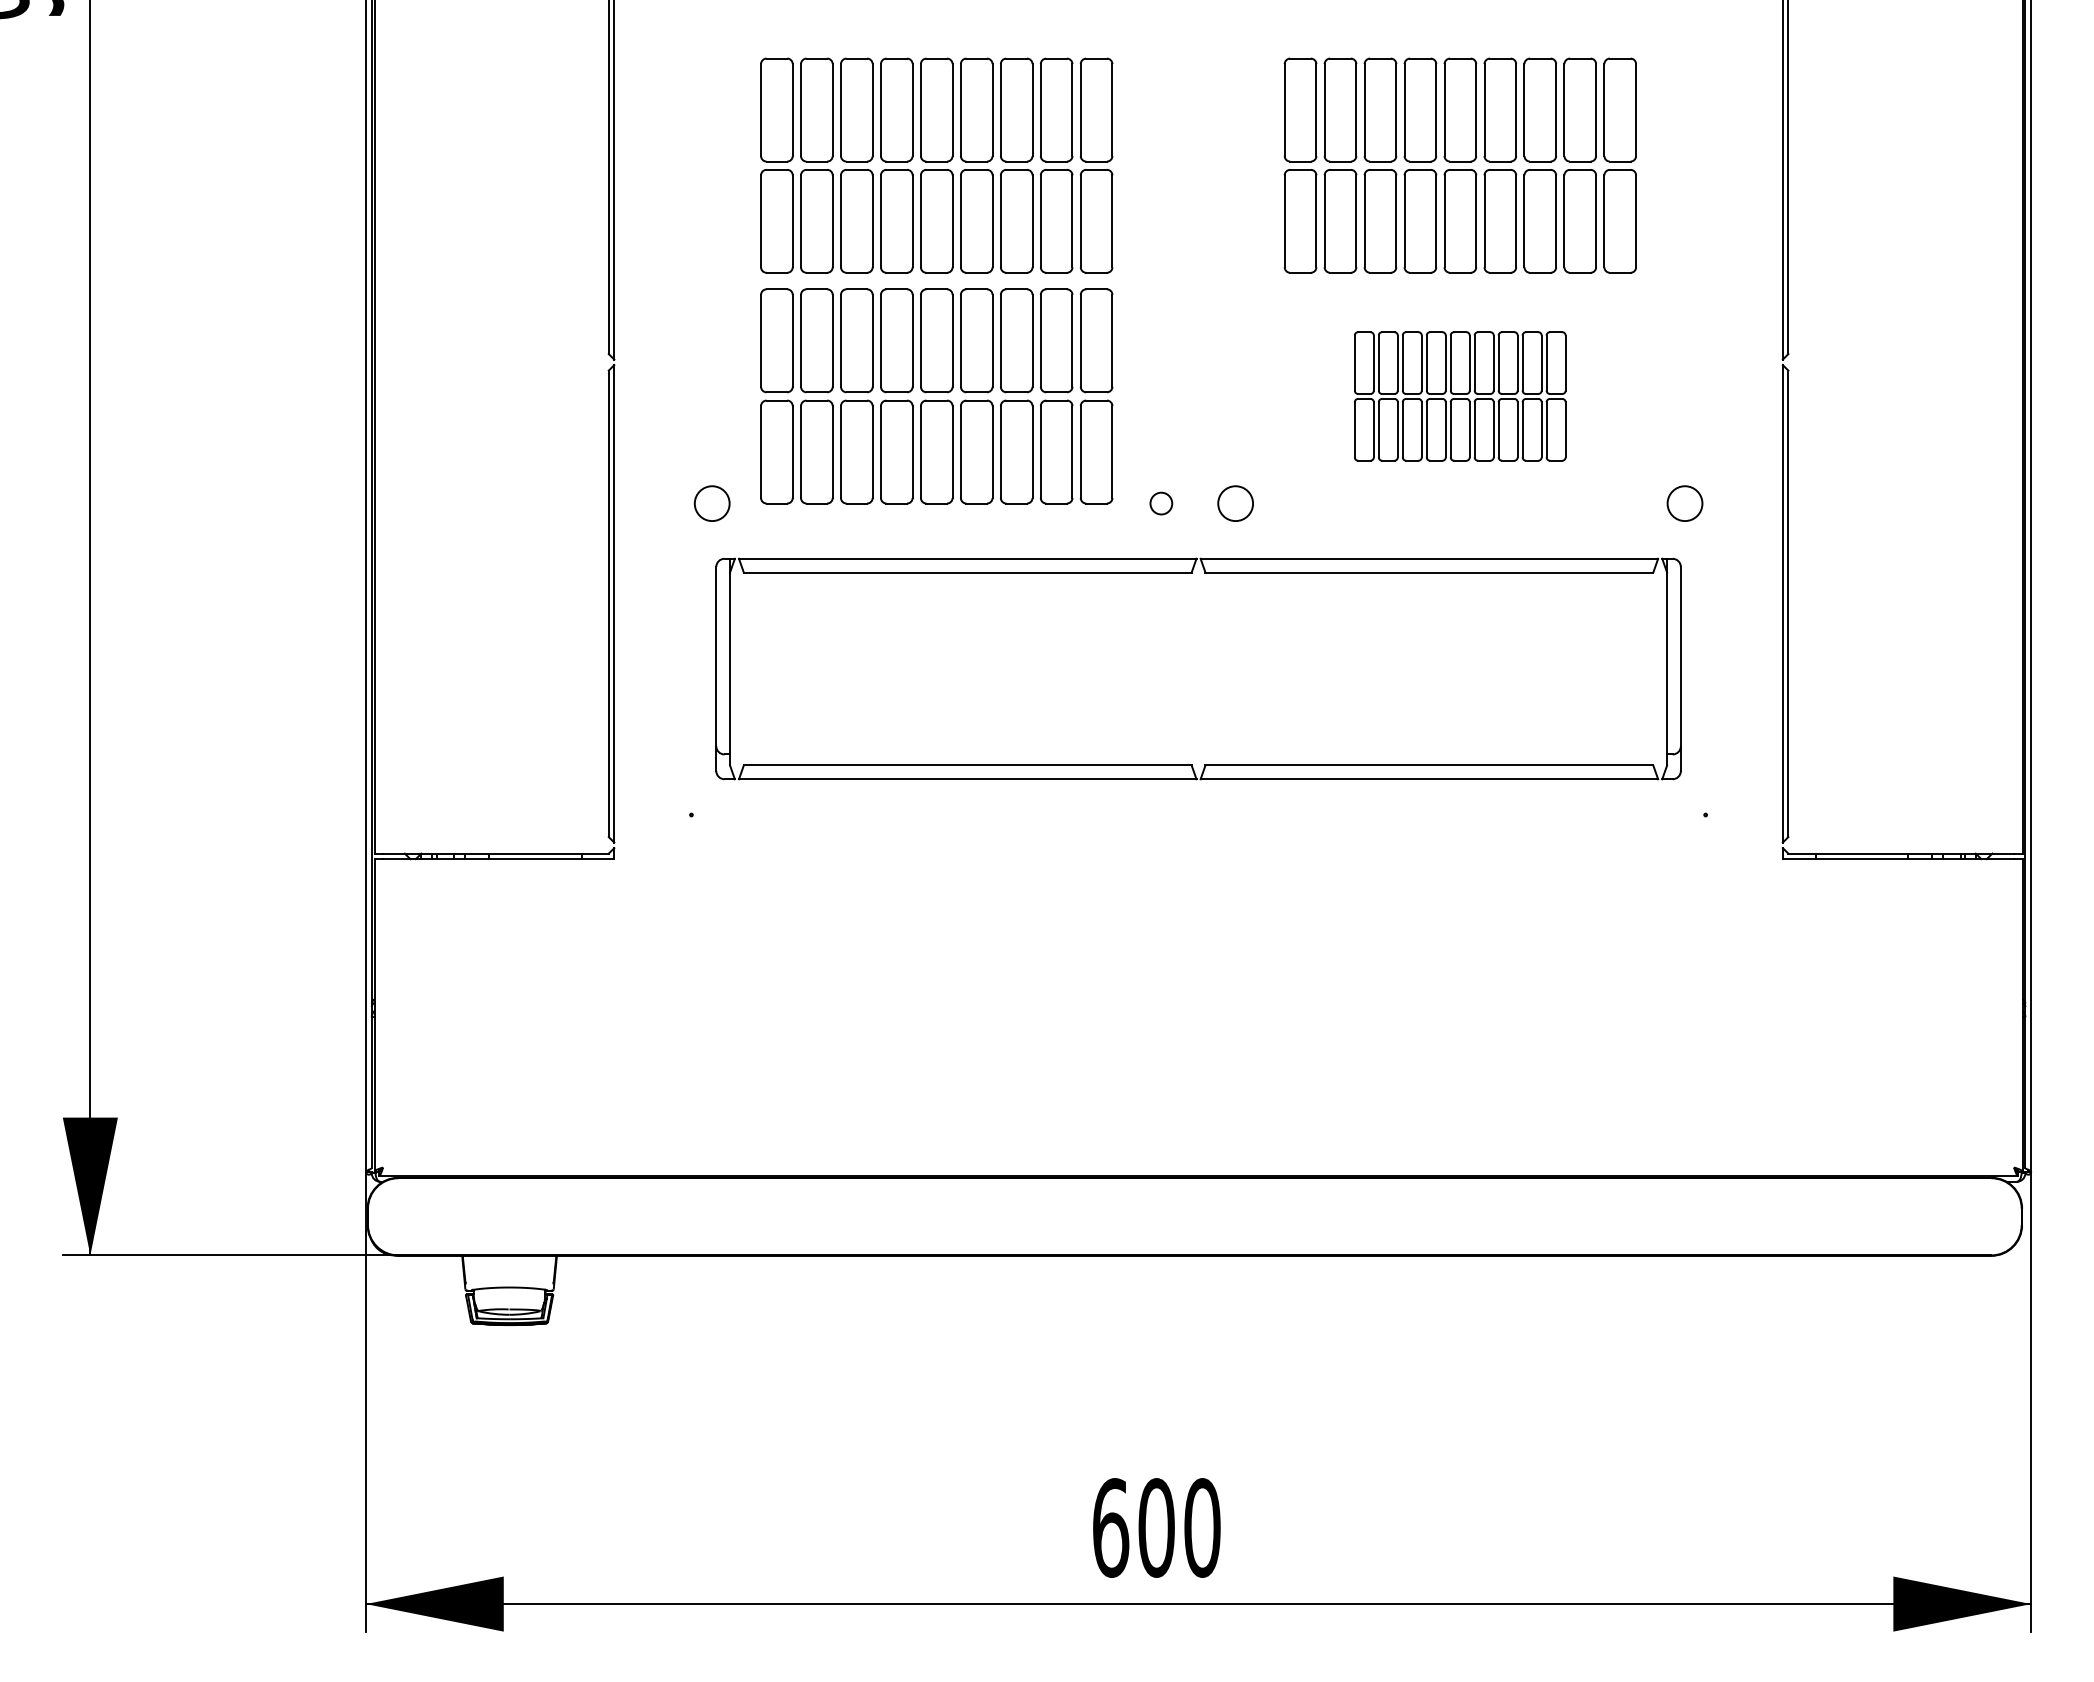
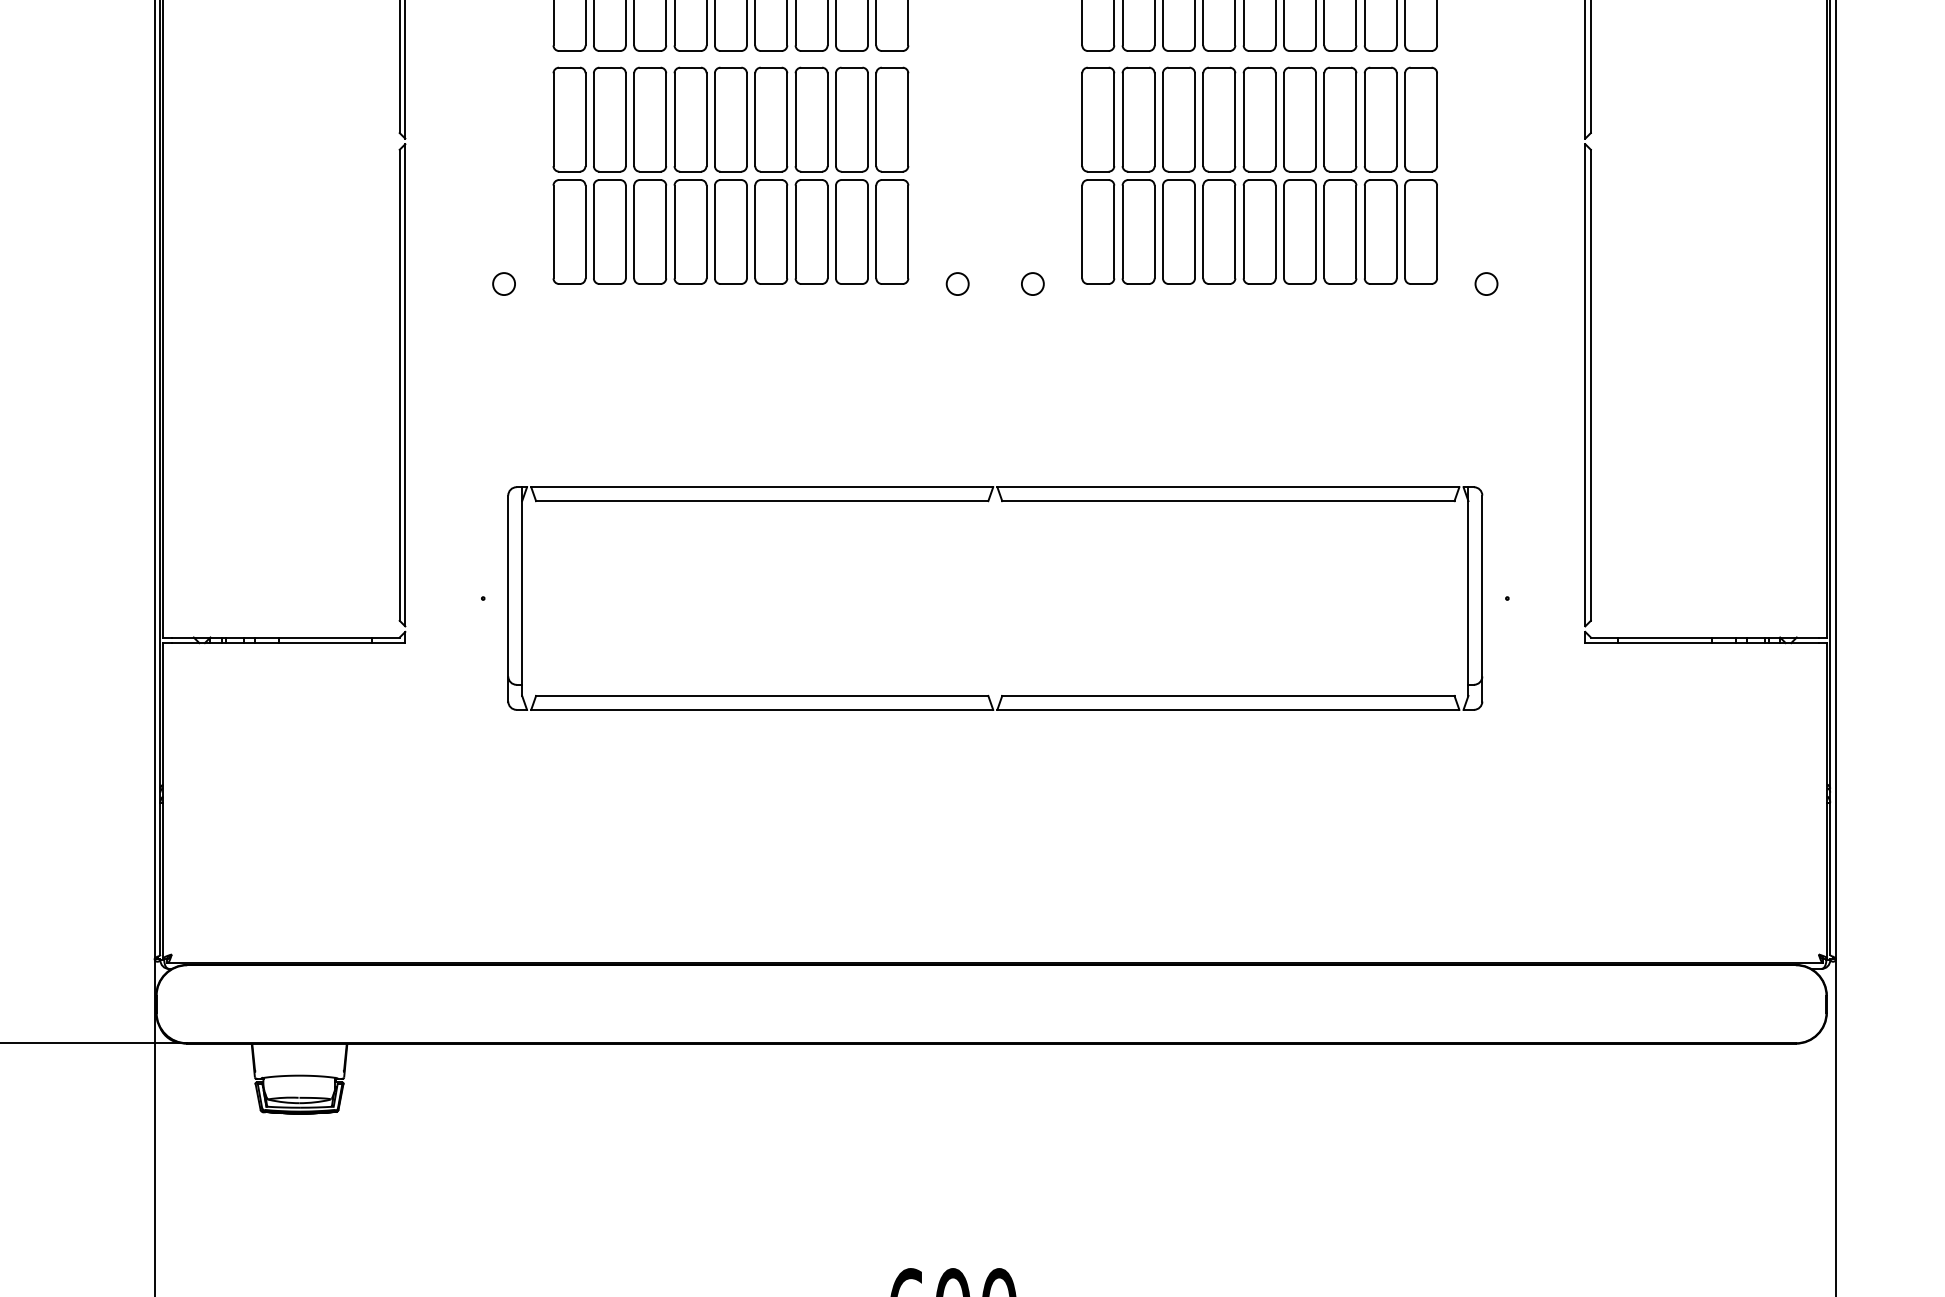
part: (1459, 396) -> (1258, 175), size x1.67
circle: (711, 503) -> (503, 283), size x0.62
circle: (1235, 503) -> (1032, 283), size x0.62
circle: (1684, 503) -> (1485, 283), size x0.62
part: (1192, 573) -> (989, 502), moved

